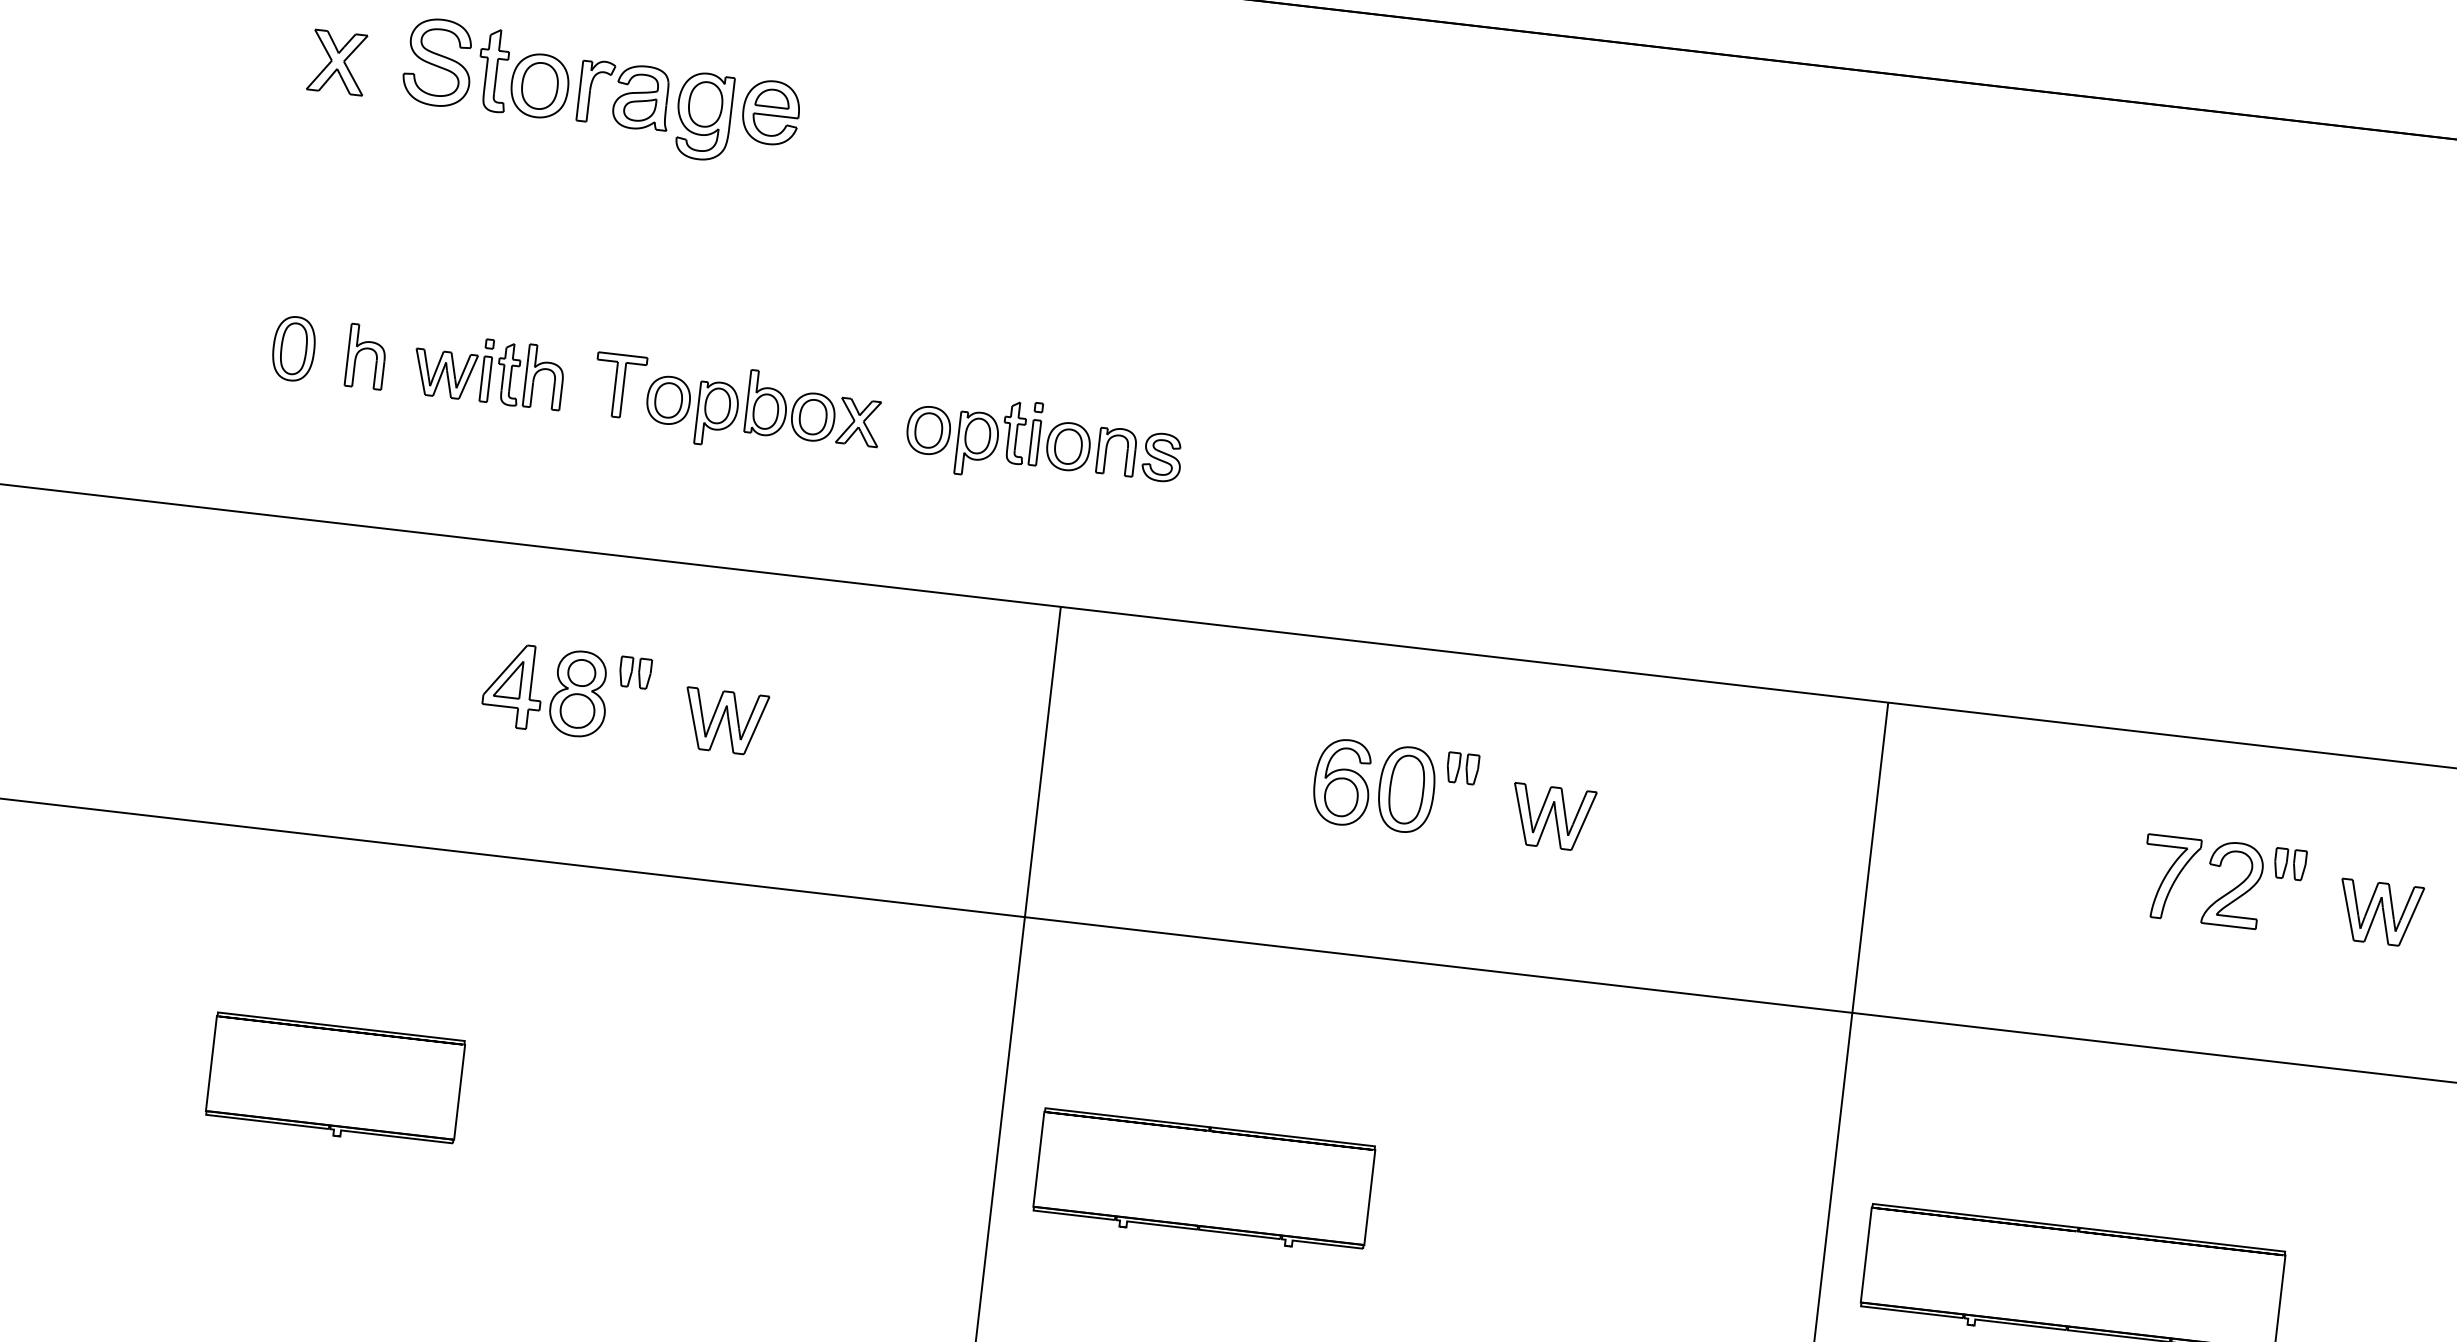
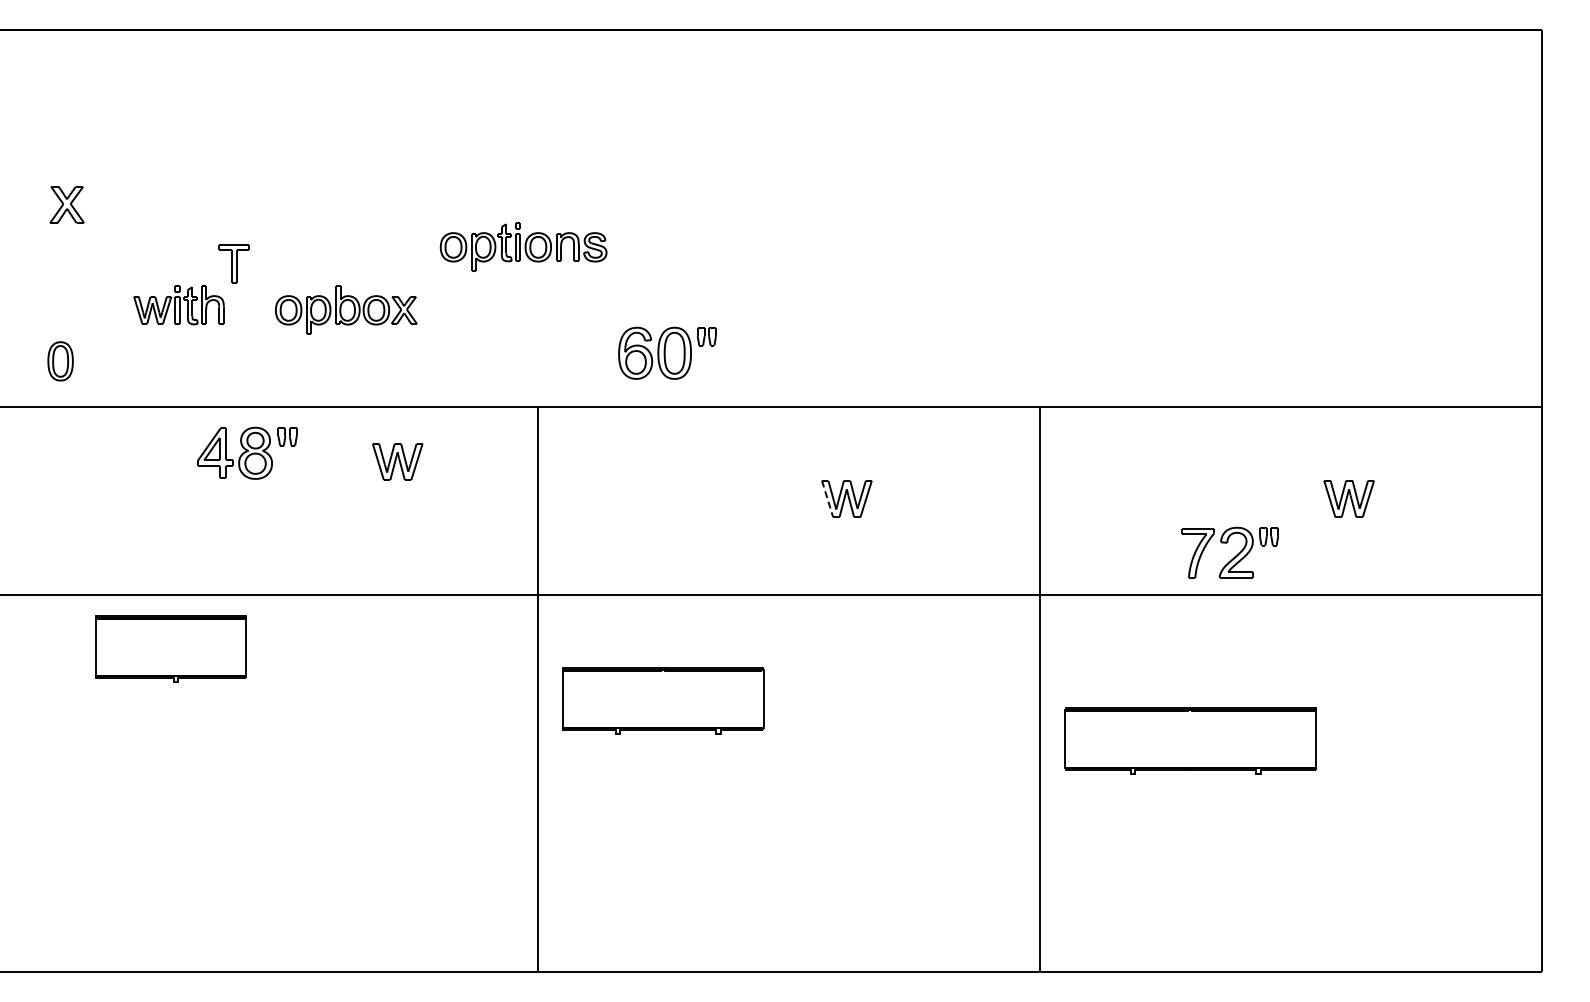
part: (336, 61) -> (66, 204), moved
part: (600, 92) -> (226, 130), removed
part: (293, 348) -> (60, 361), moved
part: (366, 355) -> (104, 304), removed
part: (618, 384) -> (233, 263), moved
part: (1044, 442) -> (523, 246), moved
part: (566, 691) -> (247, 452), moved
part: (724, 721) -> (397, 461), moved
part: (1395, 786) -> (667, 352), moved
line: (1520, 814) -> (827, 499), solid -> dashed
part: (2229, 890) -> (1234, 556), moved
part: (334, 1079) -> (170, 648), moved
part: (1204, 1180) -> (663, 700), moved

